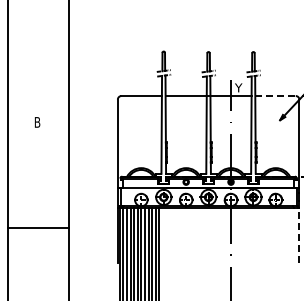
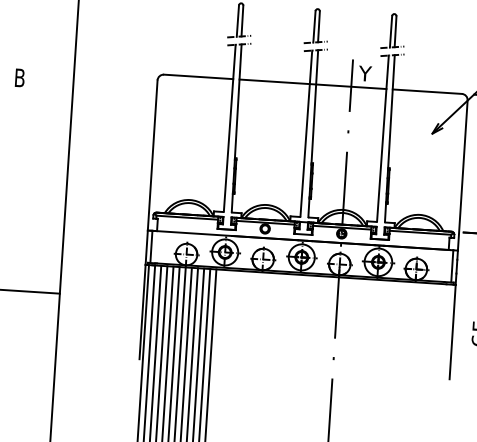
line: (276, 96) -> (428, 92), dashed -> solid
text: (37, 122) -> (19, 78), moved
line: (299, 235) -> (452, 332), dashed -> solid

